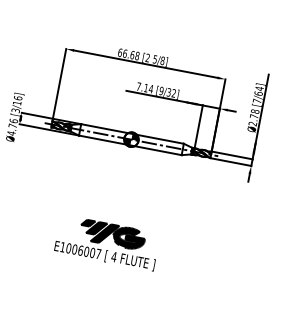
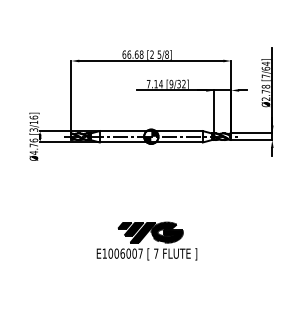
text: (113, 256) -> (155, 253), 4 -> 7

